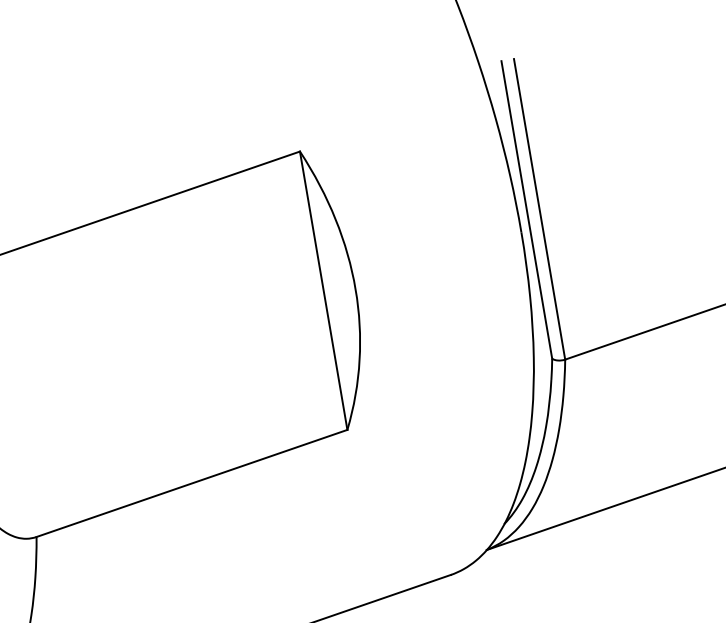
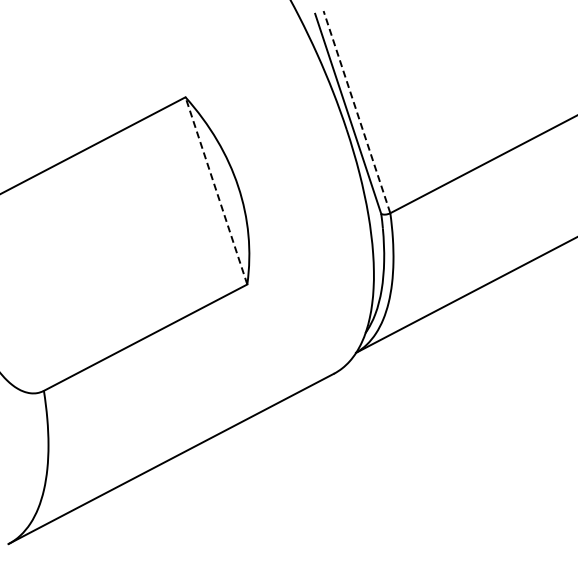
line: (539, 208) -> (356, 111), solid -> dashed
line: (323, 290) -> (216, 190), solid -> dashed

